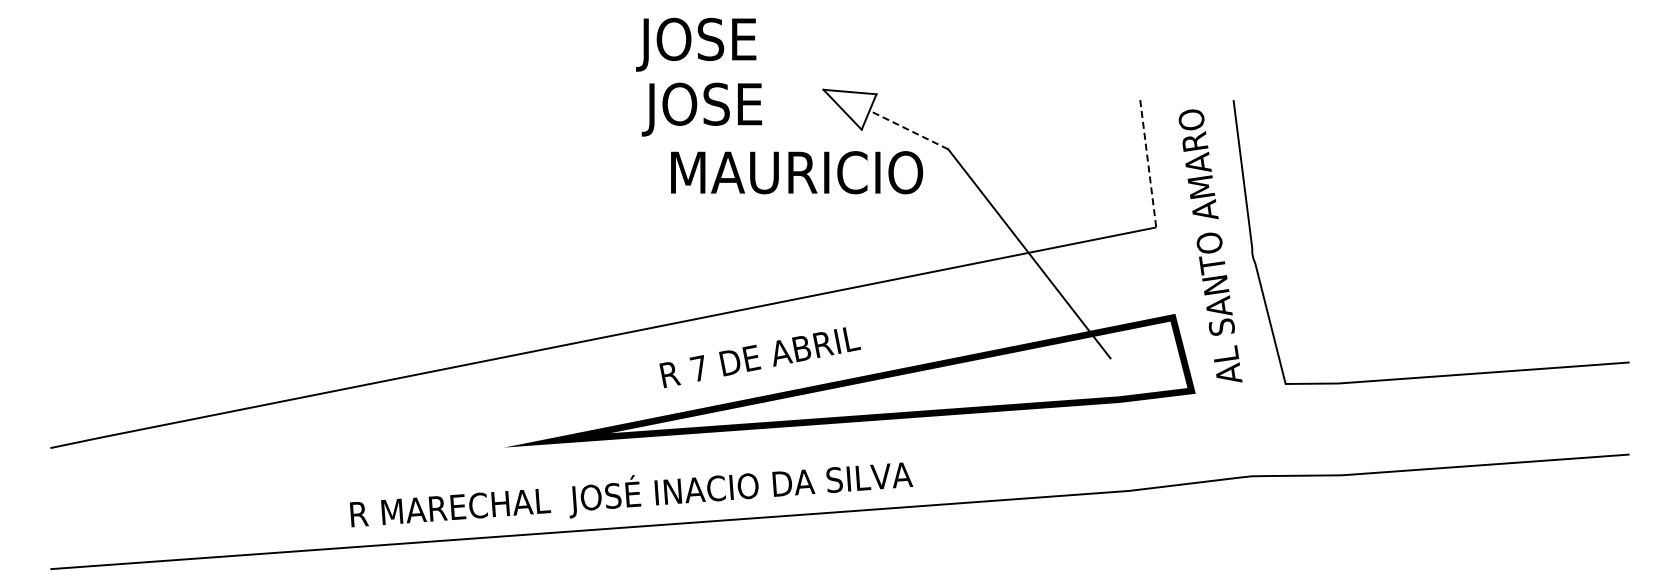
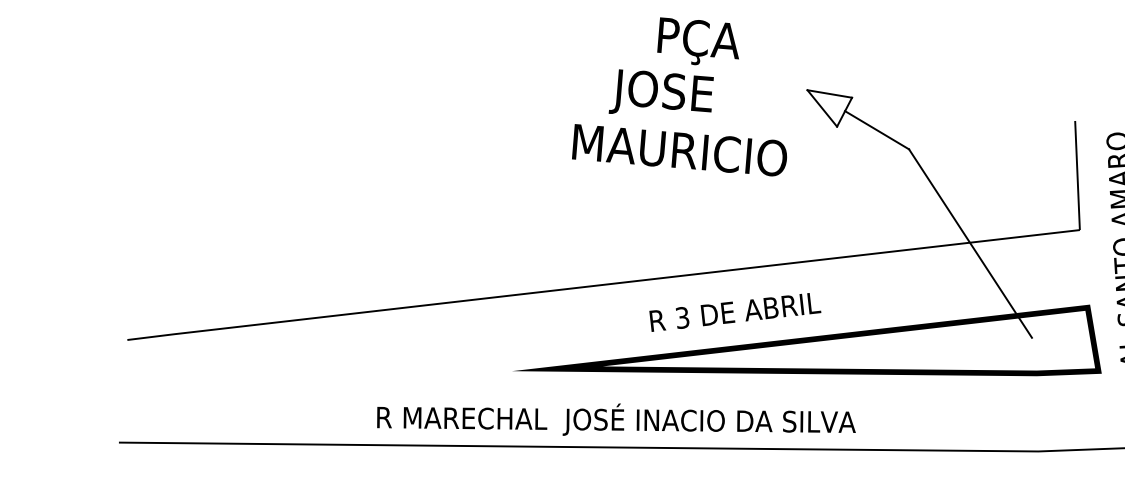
text: (696, 44) -> (703, 42), JOSE -> PÇA
text: (701, 109) -> (661, 95), moved
line: (908, 129) -> (876, 129), dashed -> solid
line: (1148, 164) -> (1077, 176), dashed -> solid
text: (797, 172) -> (680, 150), moved
text: (698, 368) -> (682, 317), 7 -> 3

